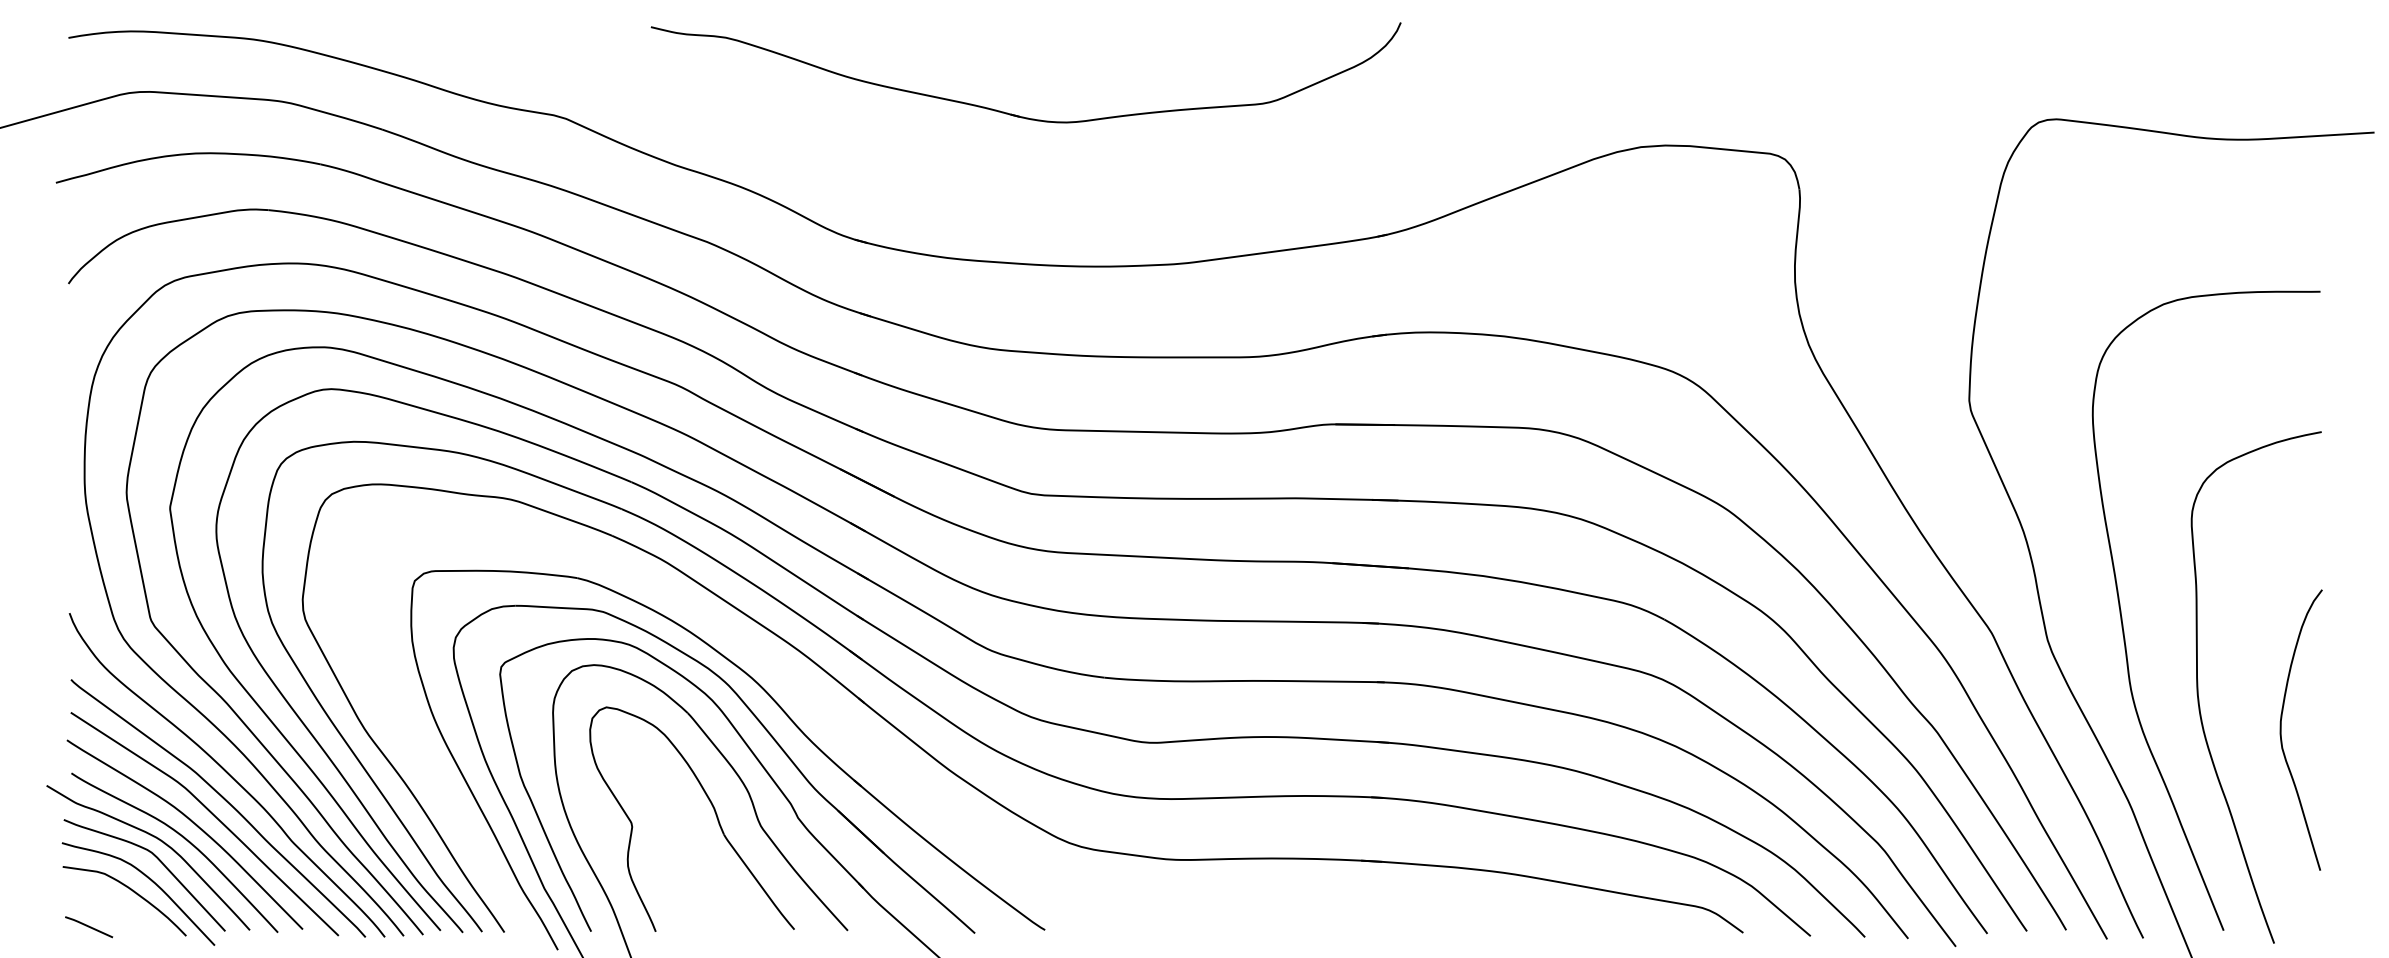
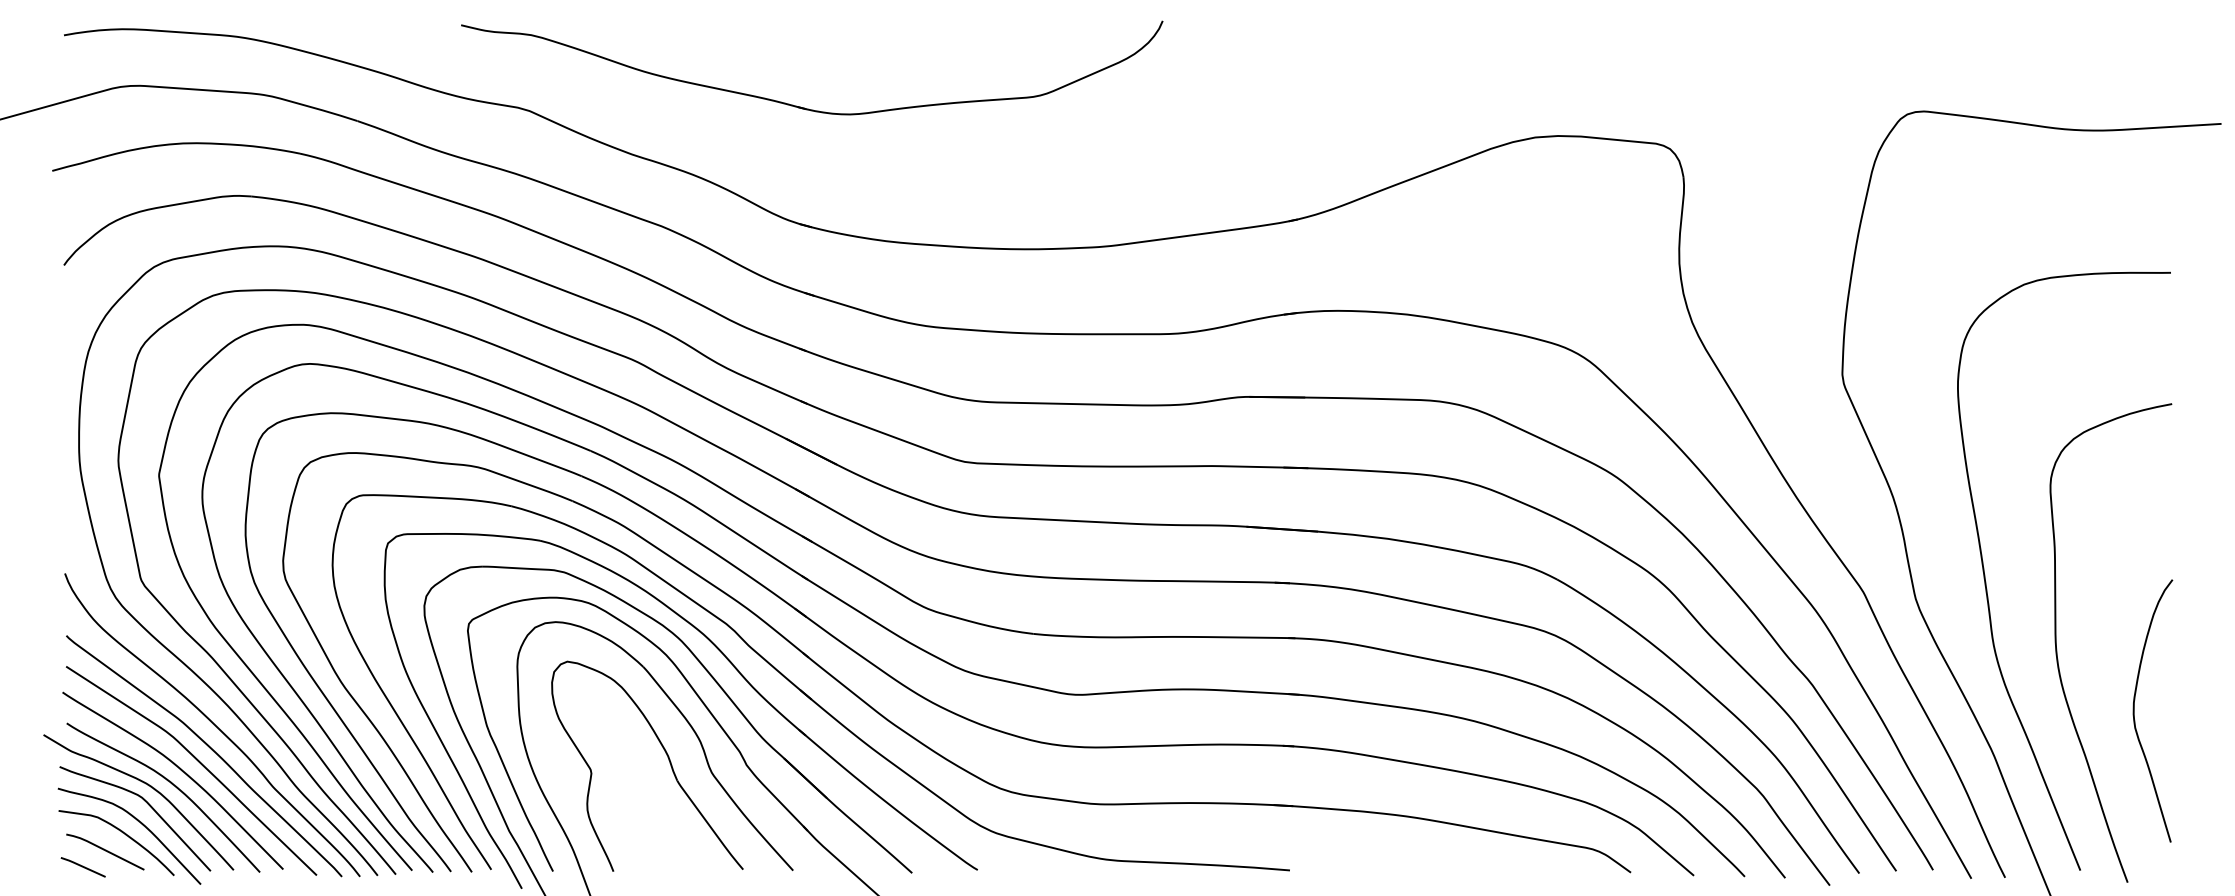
part: (1015, 114) -> (802, 106), moved
curve: (2281, 729) -> (2134, 710), moved
part: (858, 738) -> (803, 690), added
line: (112, 909) -> (105, 850), added

